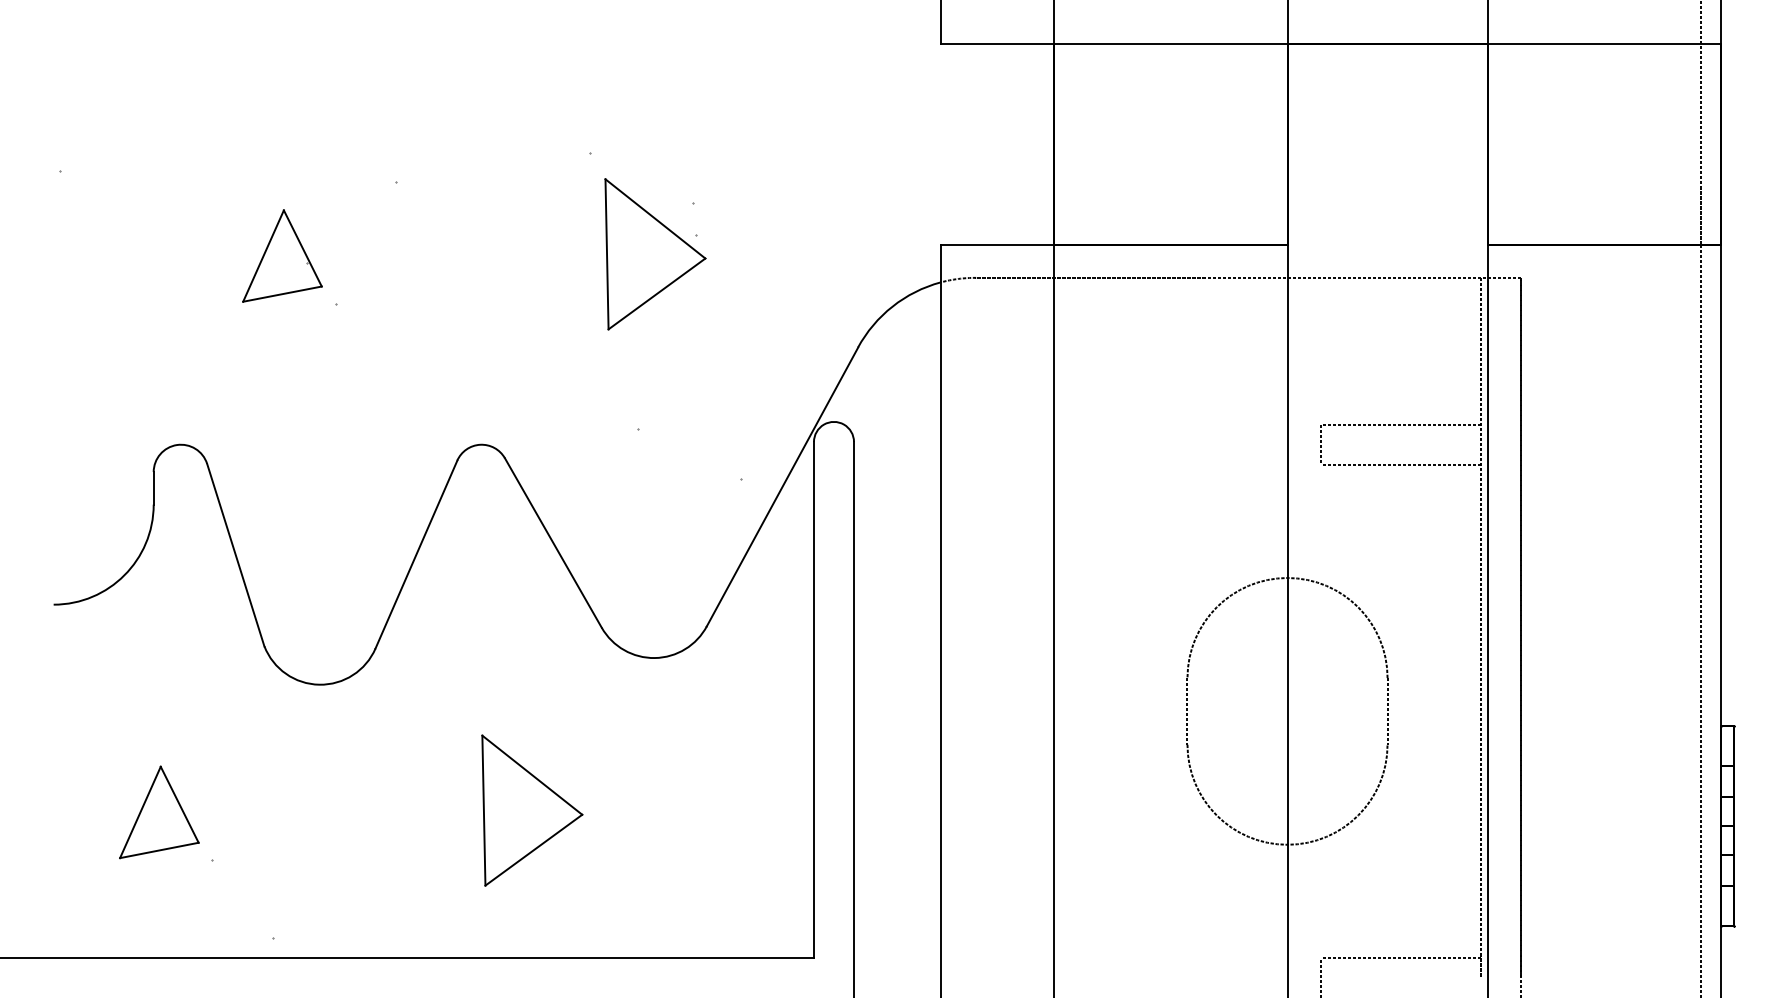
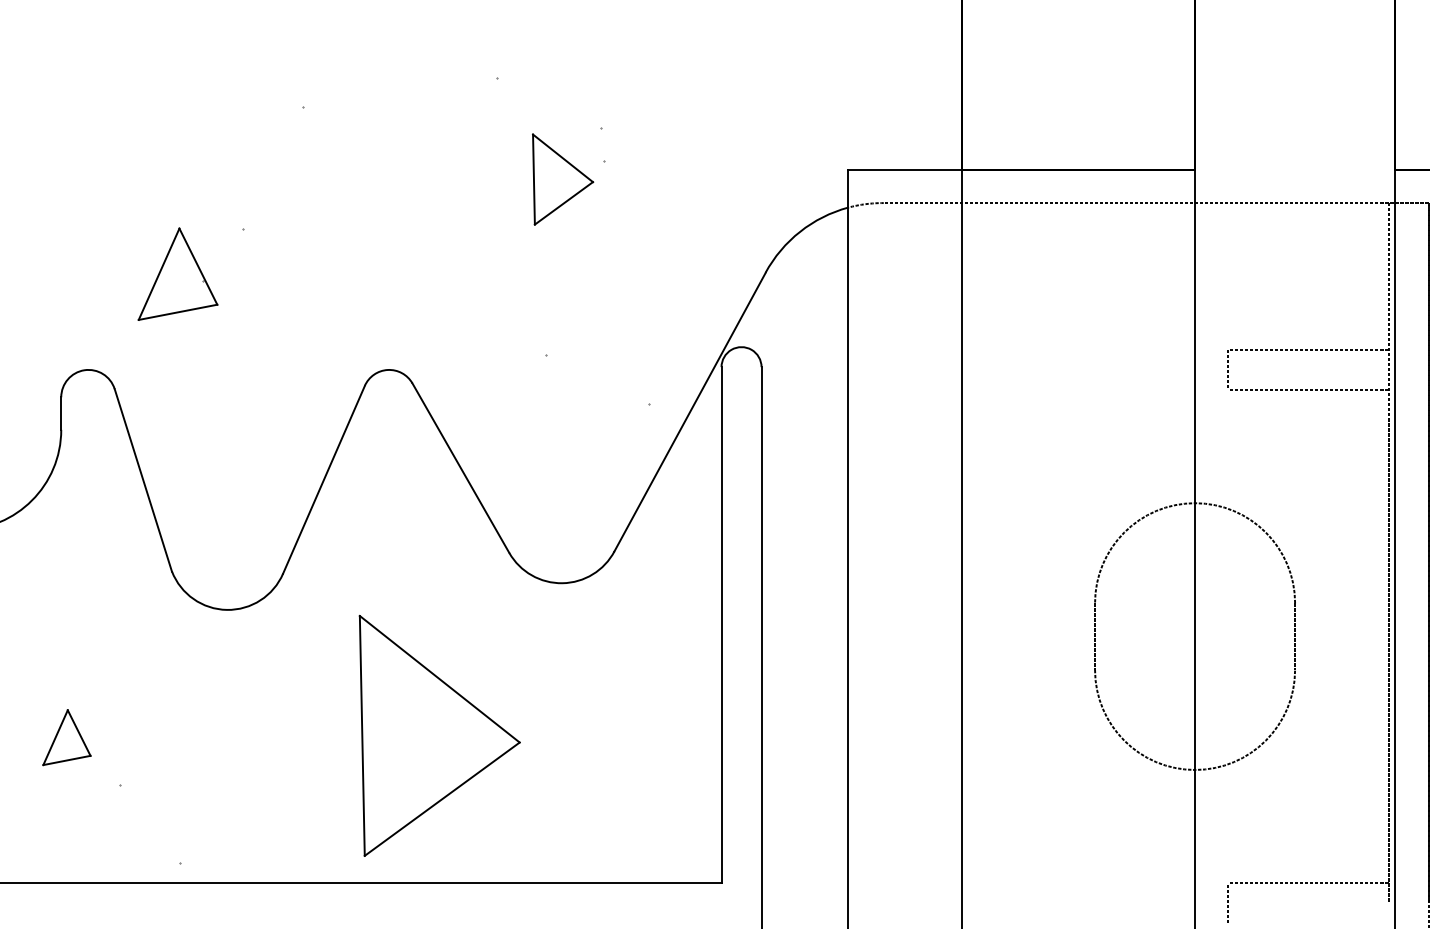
part: (655, 254) -> (563, 179), size x0.6
part: (282, 255) -> (178, 273), moved
part: (532, 810) -> (440, 735), size x1.6
part: (159, 812) -> (67, 737), size x0.6

